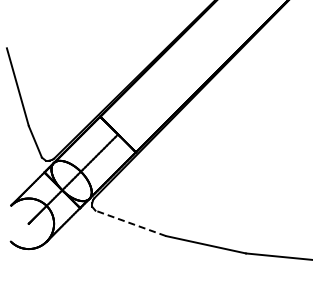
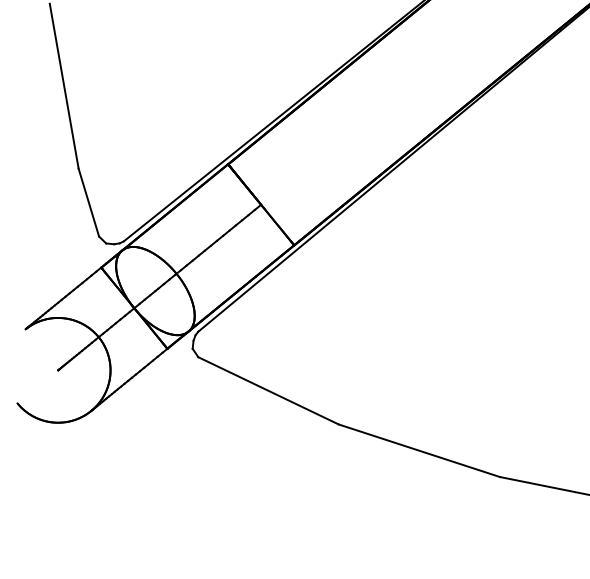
line: (130, 223) -> (267, 391), dashed -> solid

